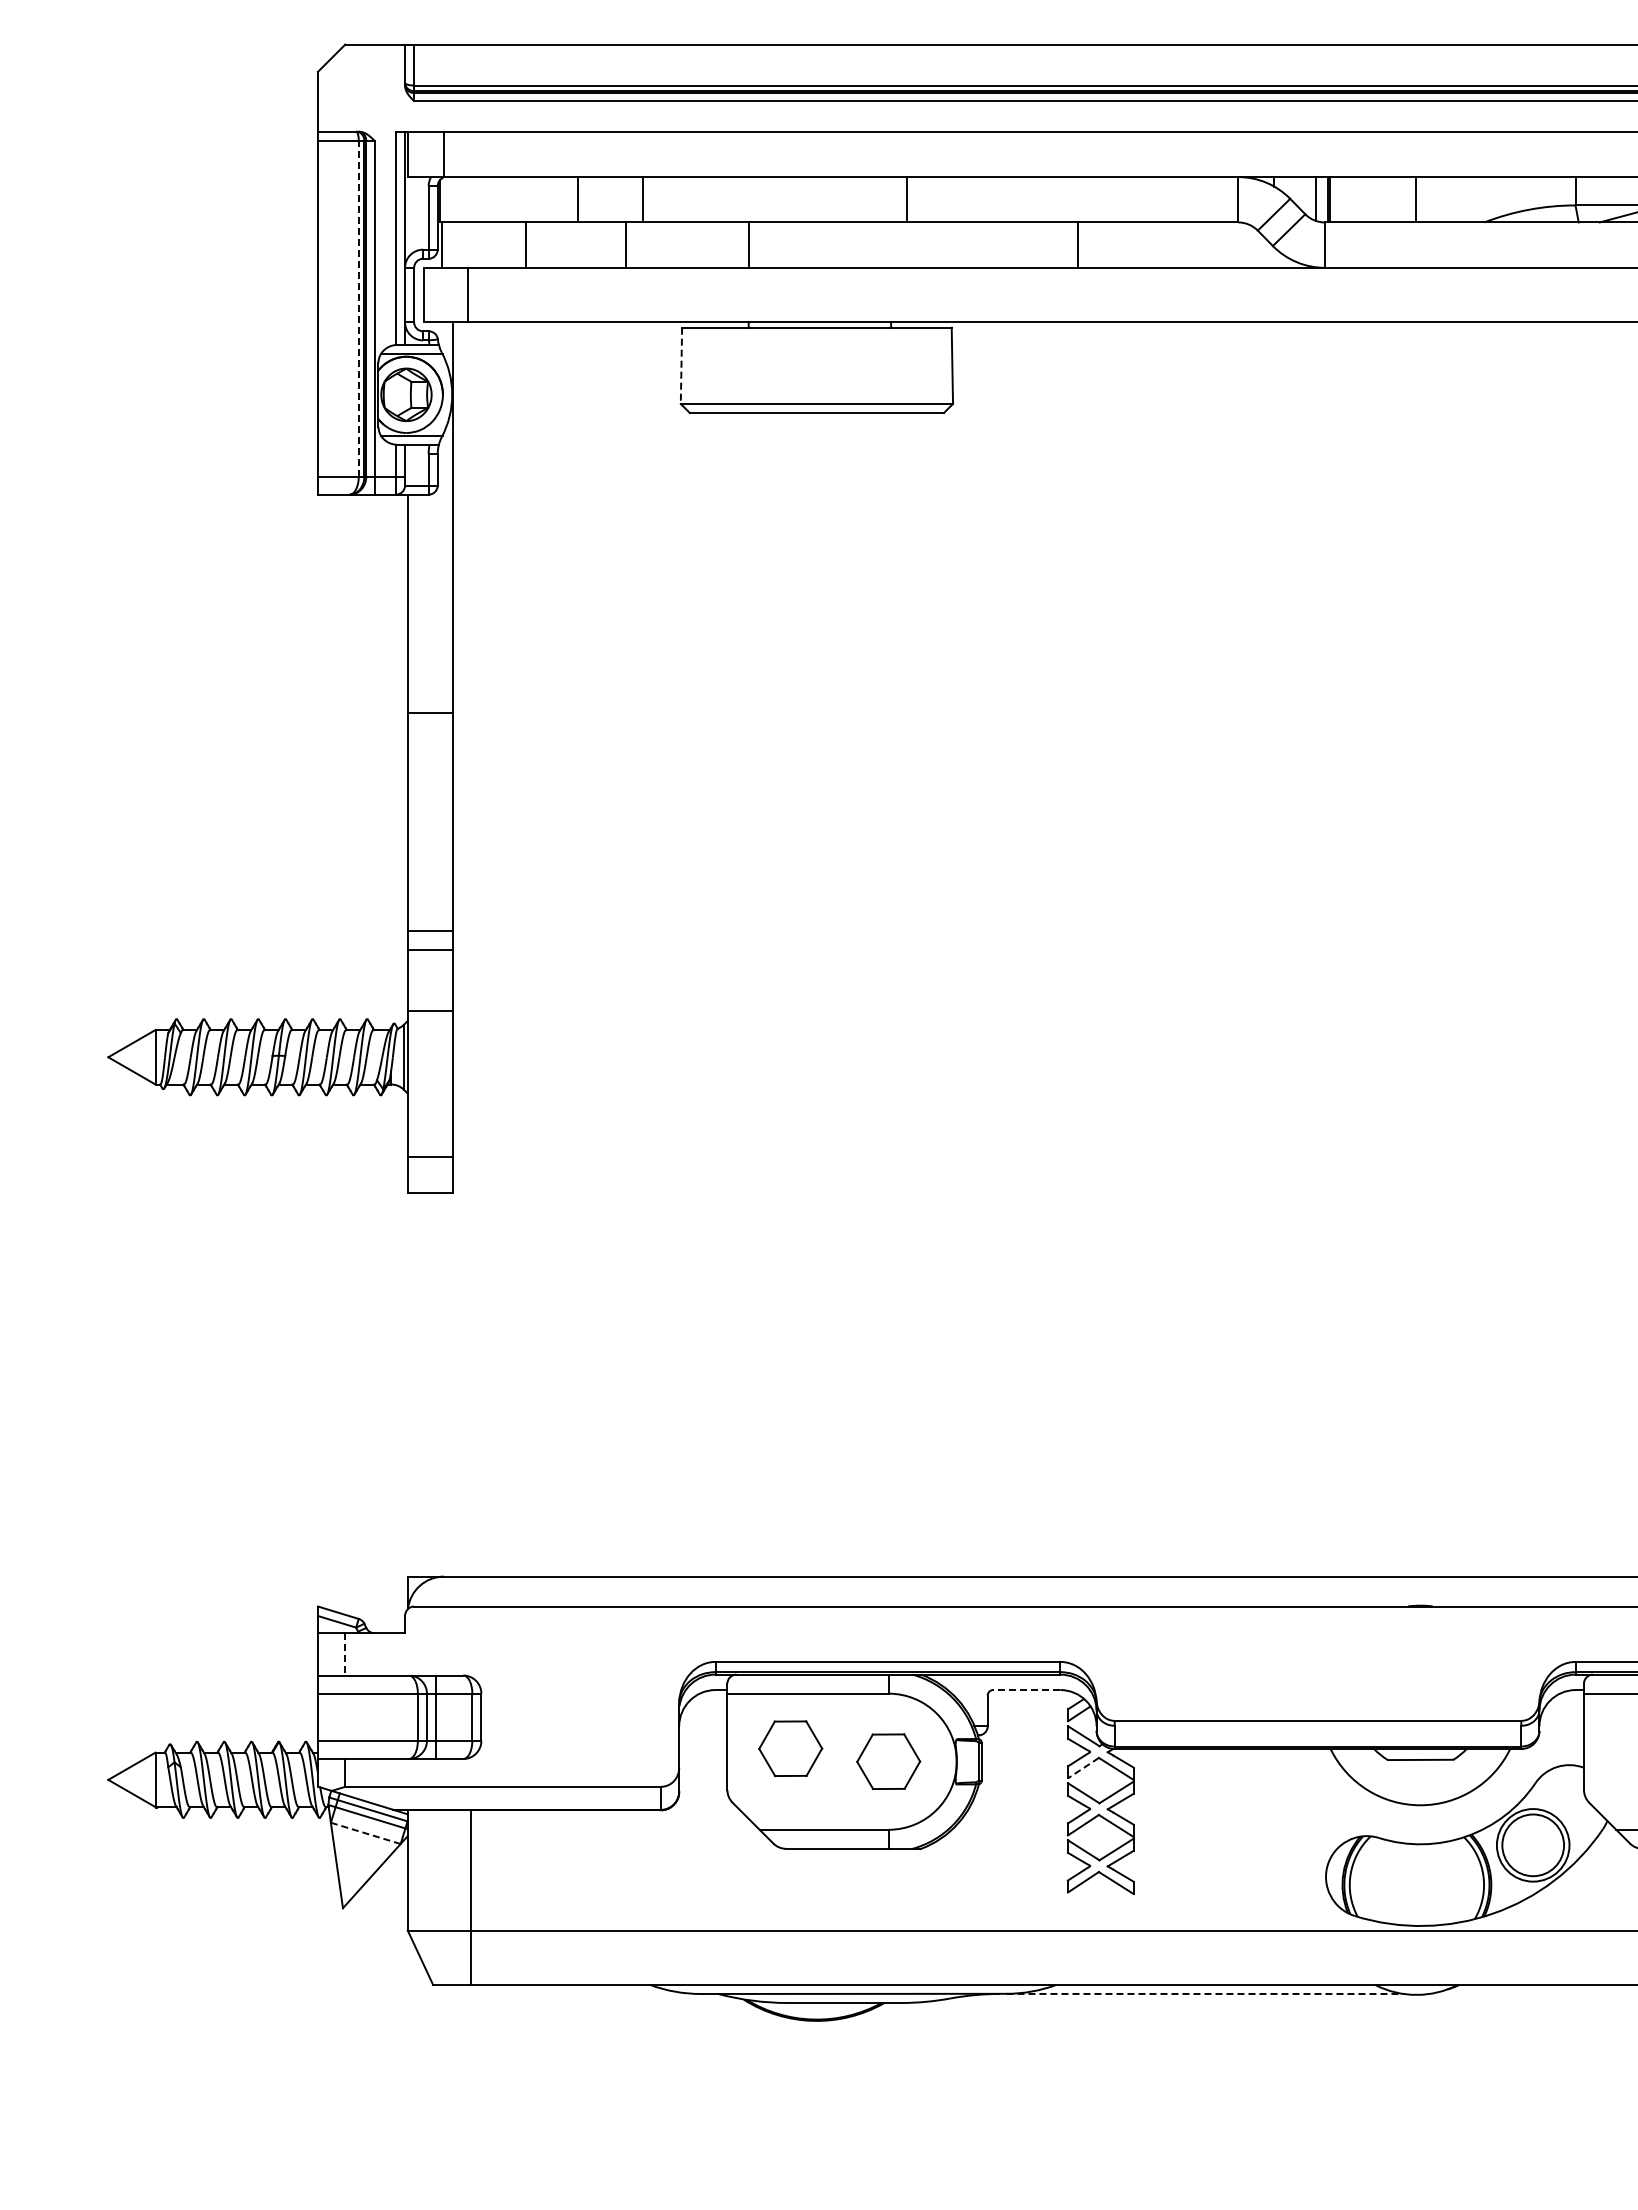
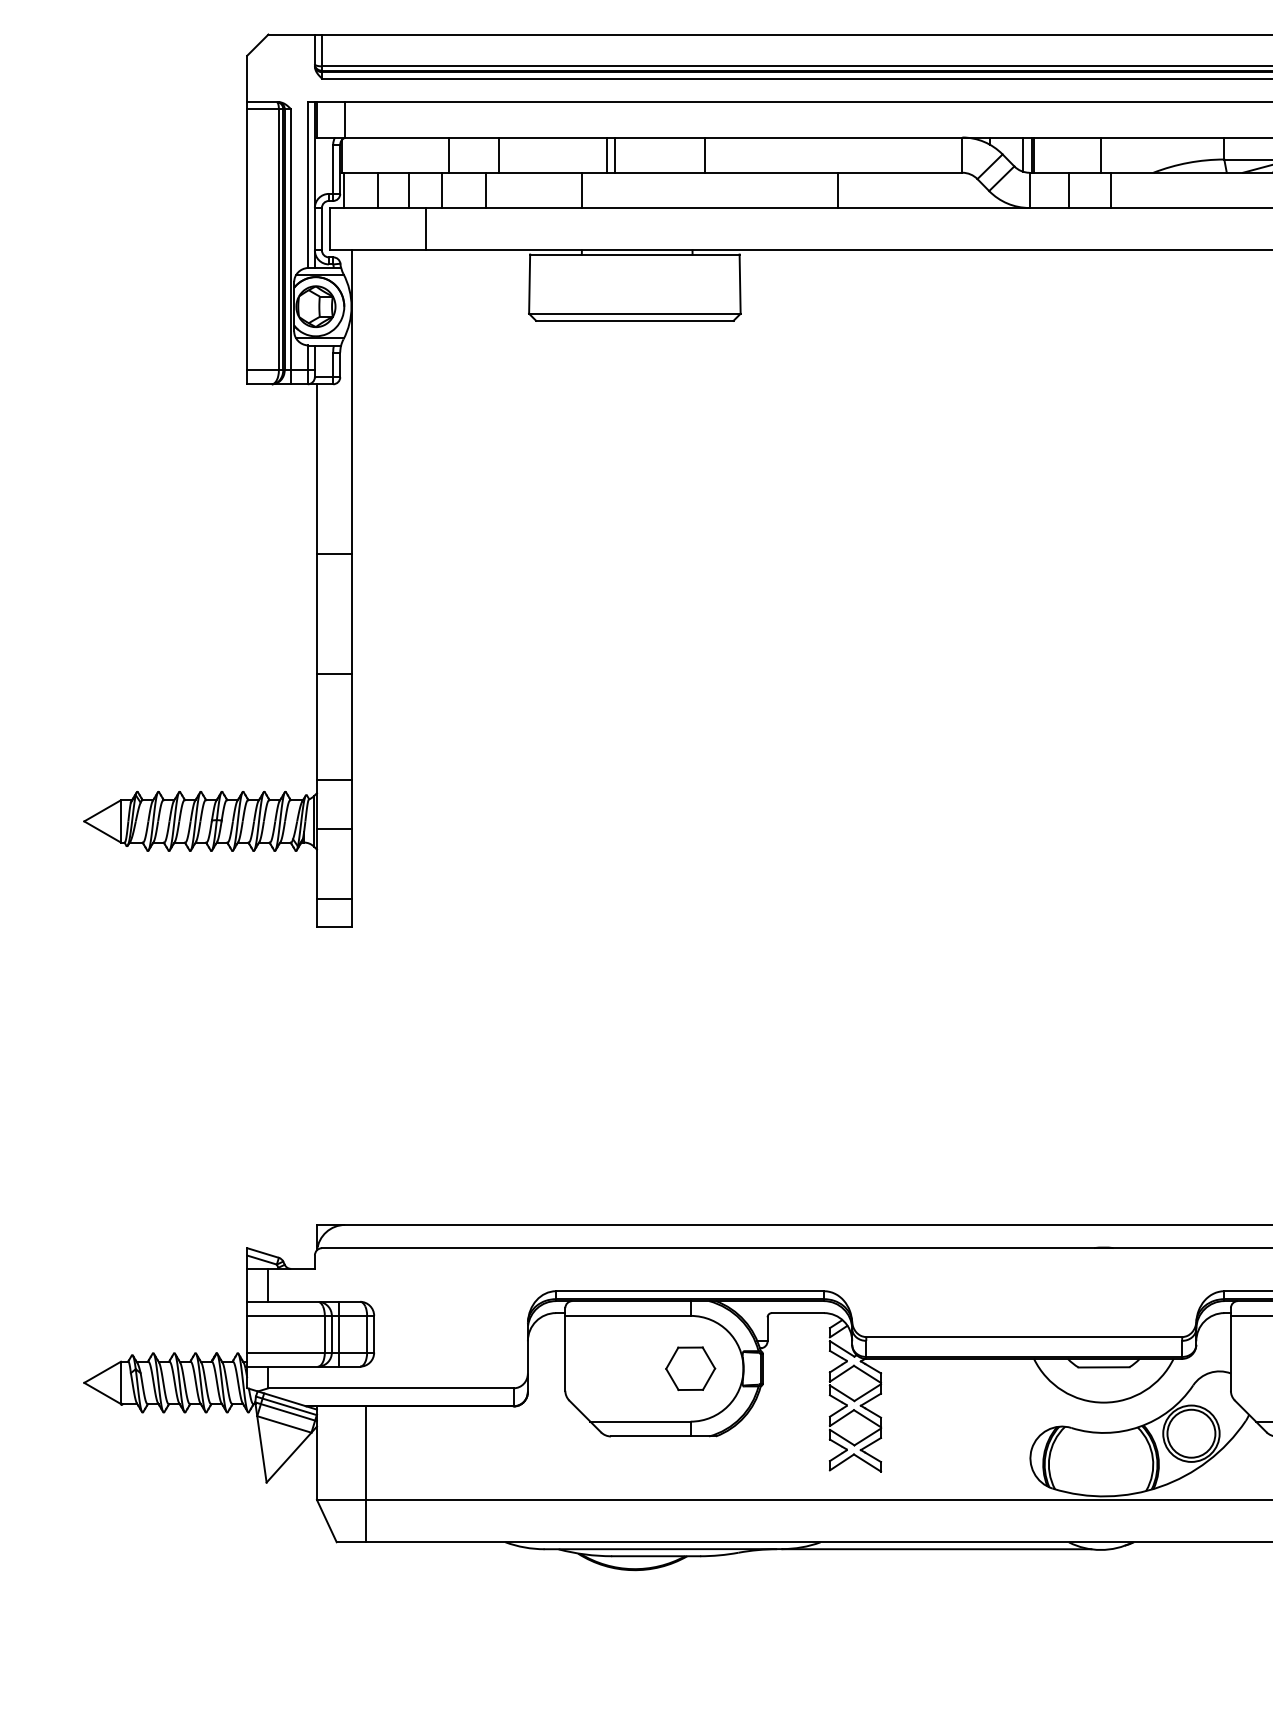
line: (781, 199) -> (607, 154), added
line: (791, 199) -> (615, 154), added
line: (486, 244) -> (378, 189), added
line: (568, 244) -> (441, 189), added
line: (1375, 244) -> (1068, 189), added
line: (1429, 244) -> (1110, 189), added
line: (467, 294) -> (425, 228), moved
line: (358, 308) -> (278, 239), dashed -> solid
line: (681, 366) -> (529, 284), dashed -> solid
line: (430, 930) -> (334, 673), moved
line: (430, 950) -> (334, 779), moved
line: (430, 1010) -> (334, 829), moved
line: (345, 1654) -> (268, 1285), dashed -> solid
line: (1026, 1690) -> (797, 1313), dashed -> solid
part: (790, 1748) -> (614, 1358), removed
line: (1083, 1768) -> (842, 1374), dashed -> solid
line: (365, 1833) -> (284, 1424), dashed -> solid
line: (1205, 1993) -> (936, 1548), dashed -> solid

